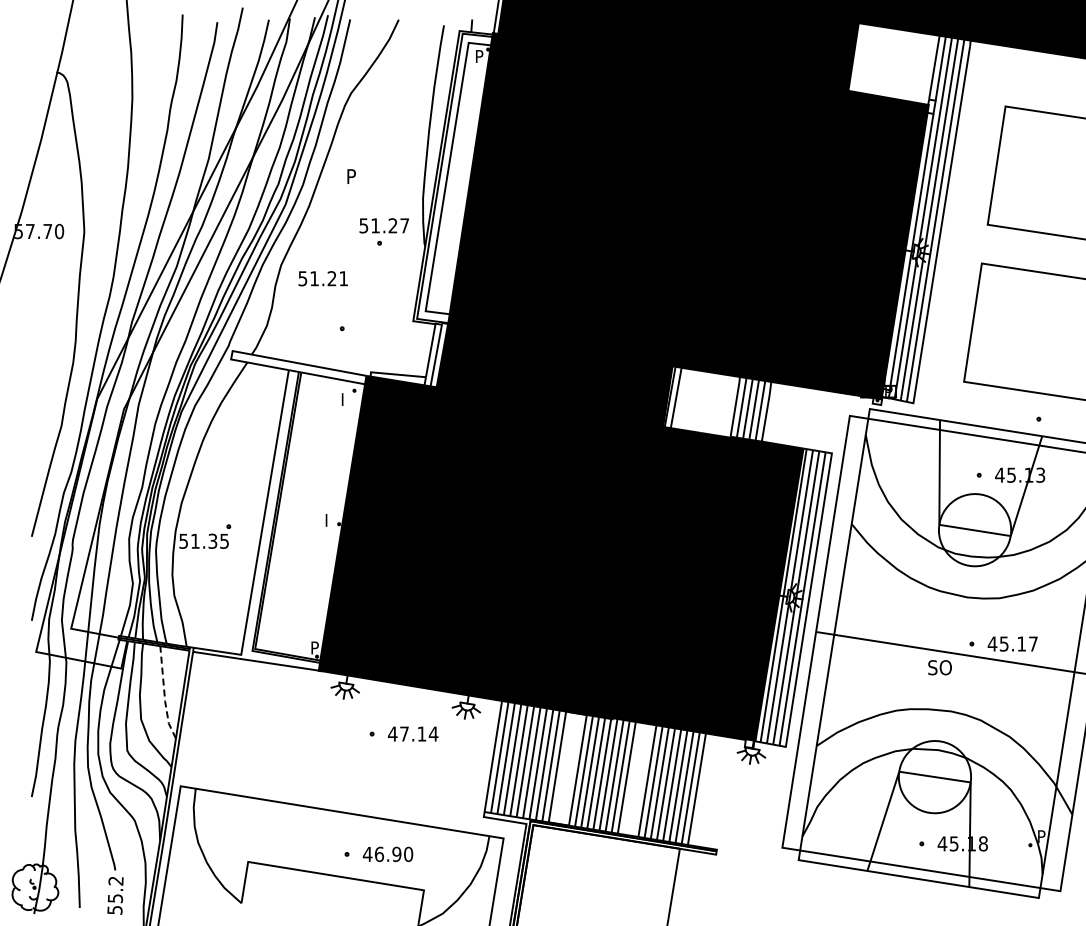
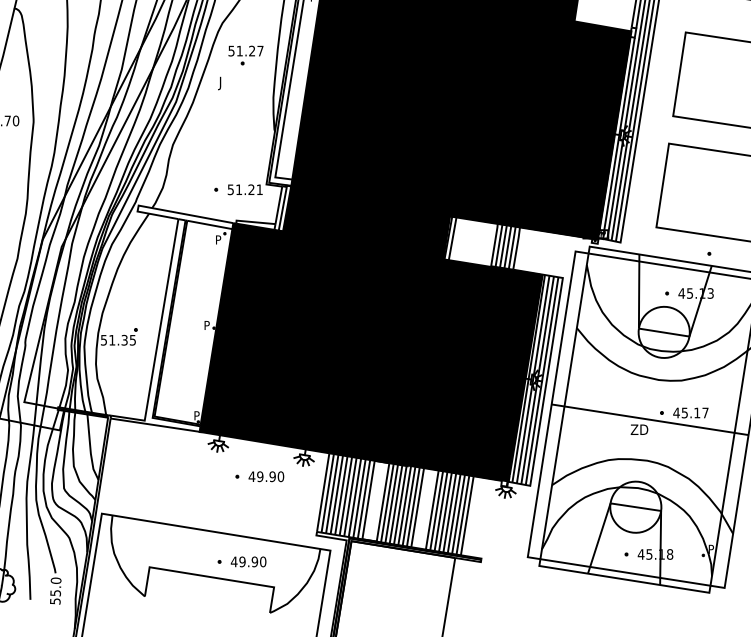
text: (349, 178) -> (221, 83), P -> J
part: (383, 231) -> (245, 55), moved
text: (322, 278) -> (244, 189), moved
text: (346, 396) -> (219, 237), I -> P
text: (330, 517) -> (207, 323), I -> P
text: (939, 667) -> (639, 429), SO -> ZD
line: (164, 694) -> (90, 448), dashed -> solid
text: (418, 733) -> (270, 476), 47.14 -> 49.90
text: (379, 854) -> (242, 561), 46.90 -> 49.90
text: (115, 880) -> (55, 580), 55.2 -> 55.0

